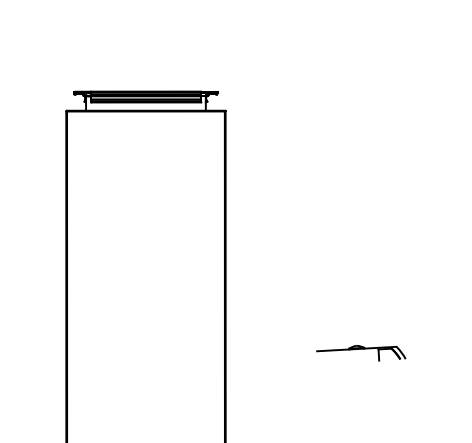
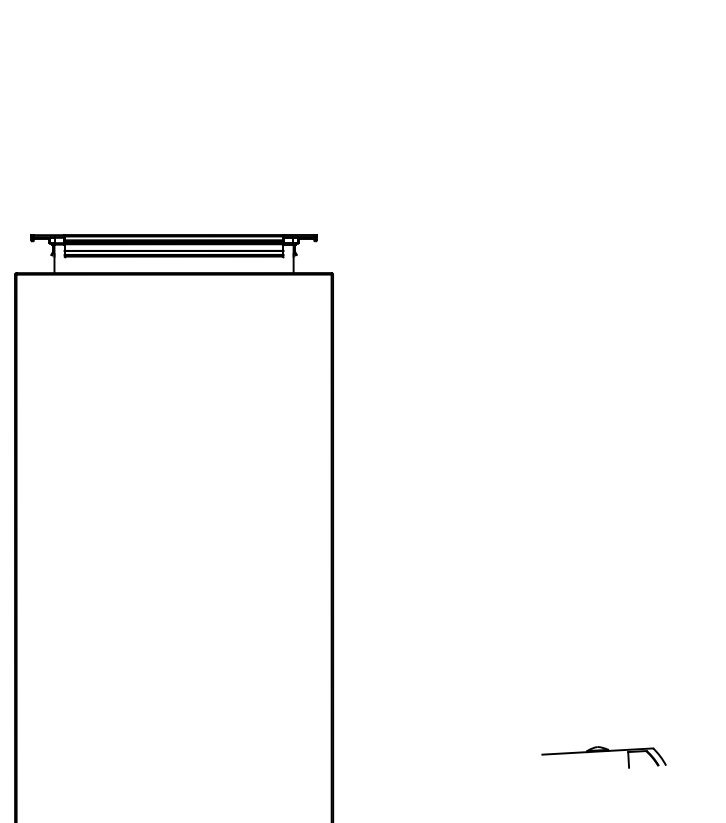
part: (361, 353) -> (604, 757), size x0.7

